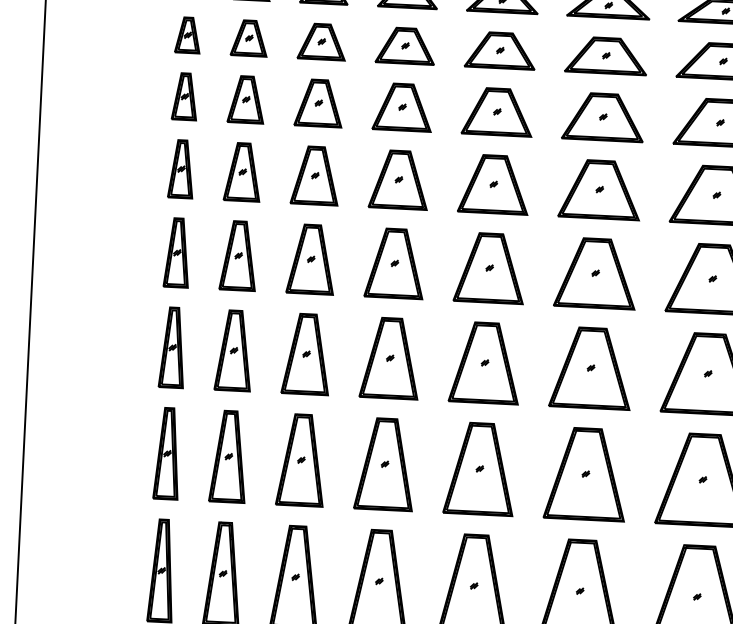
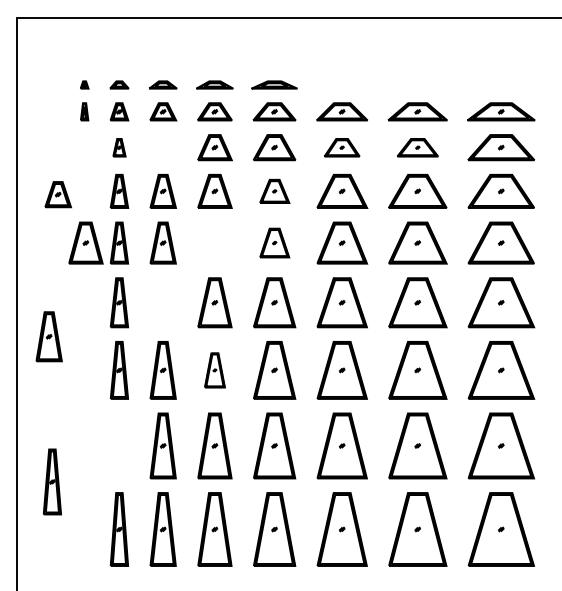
part: (188, 35) -> (119, 147), size x0.7
part: (249, 38) -> (58, 194), moved
part: (499, 50) -> (341, 147), size x0.7
part: (606, 55) -> (417, 147), size x0.7
part: (402, 107) -> (274, 191), size x0.7
part: (314, 174) -> (85, 242), moved
part: (398, 178) -> (274, 242), size x0.7
part: (237, 255) -> (48, 336), moved
part: (306, 354) -> (214, 370), size x0.6
part: (166, 452) -> (51, 481), moved

